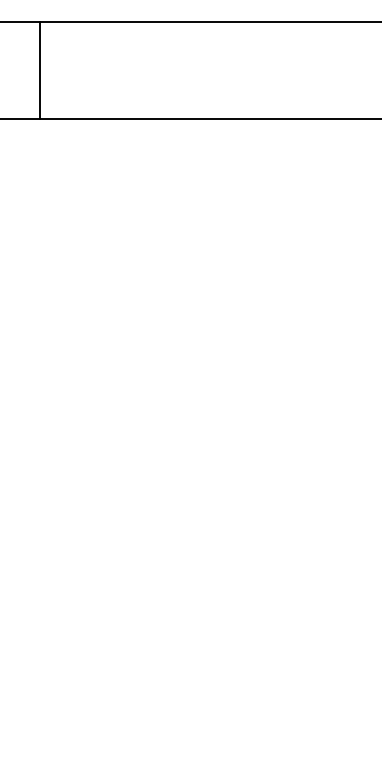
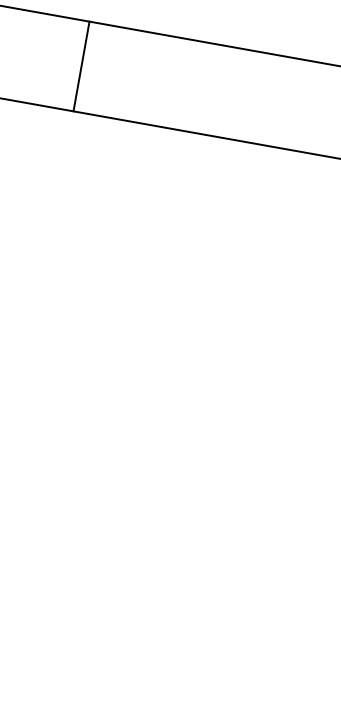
line: (39, 69) -> (81, 65), moved

